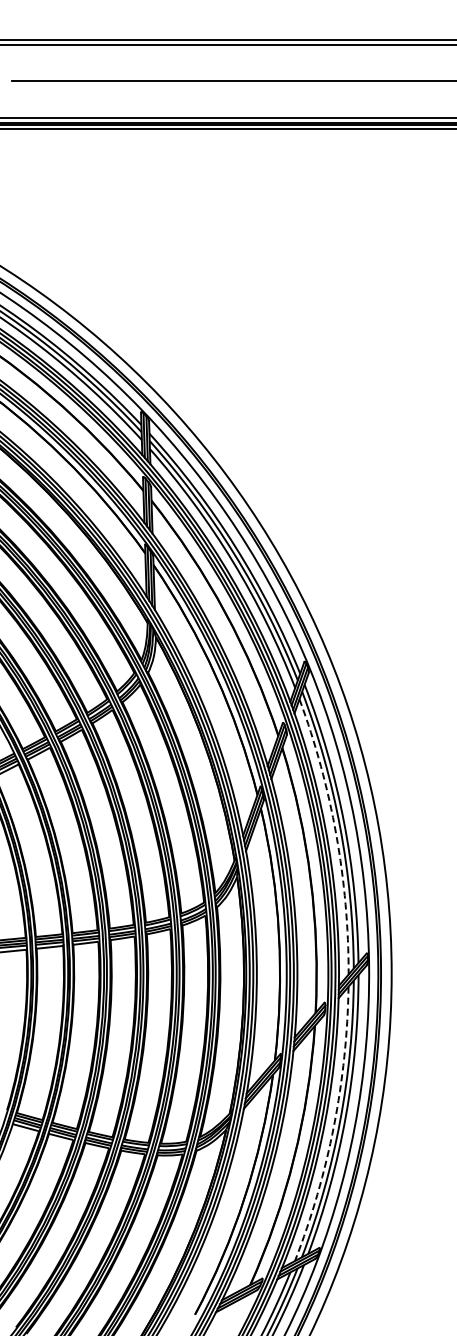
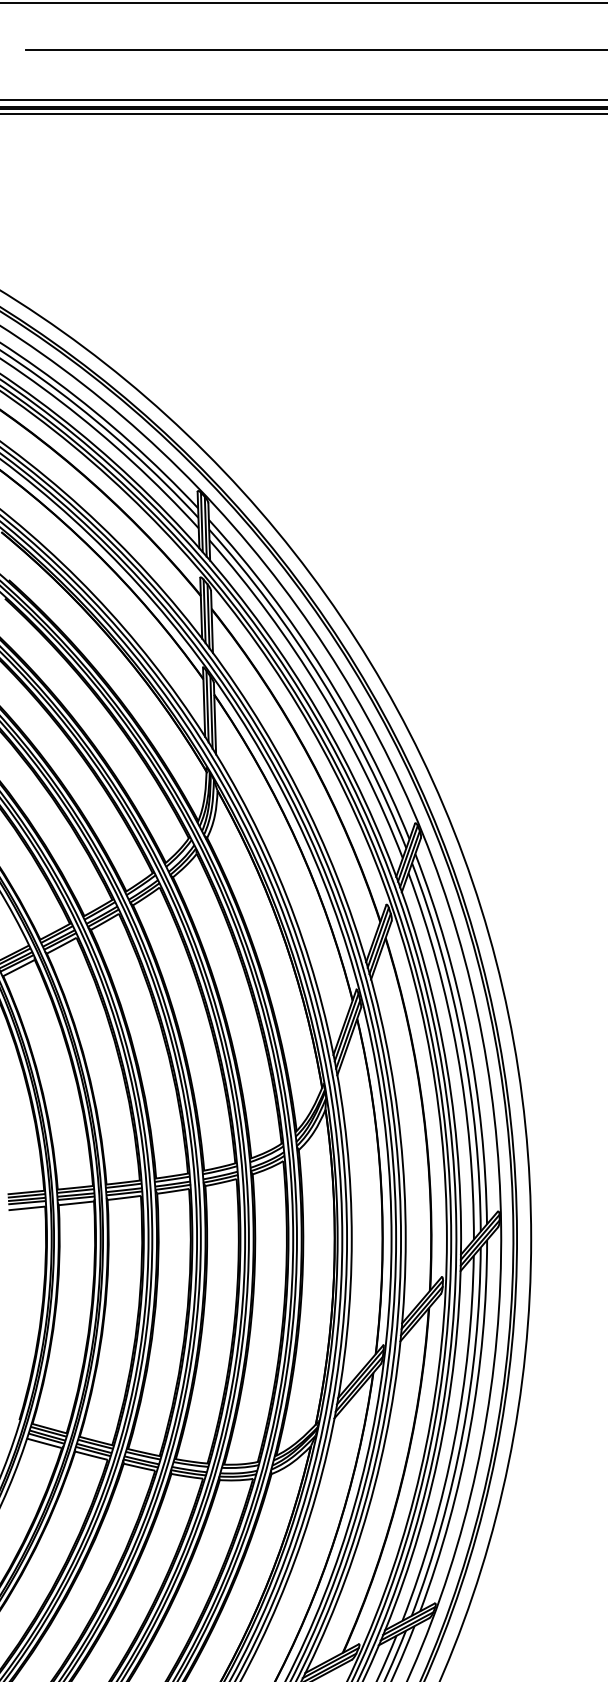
arc: (336, 834) -> (457, 1053), dashed -> solid
arc: (333, 1126) -> (453, 1441), dashed -> solid

